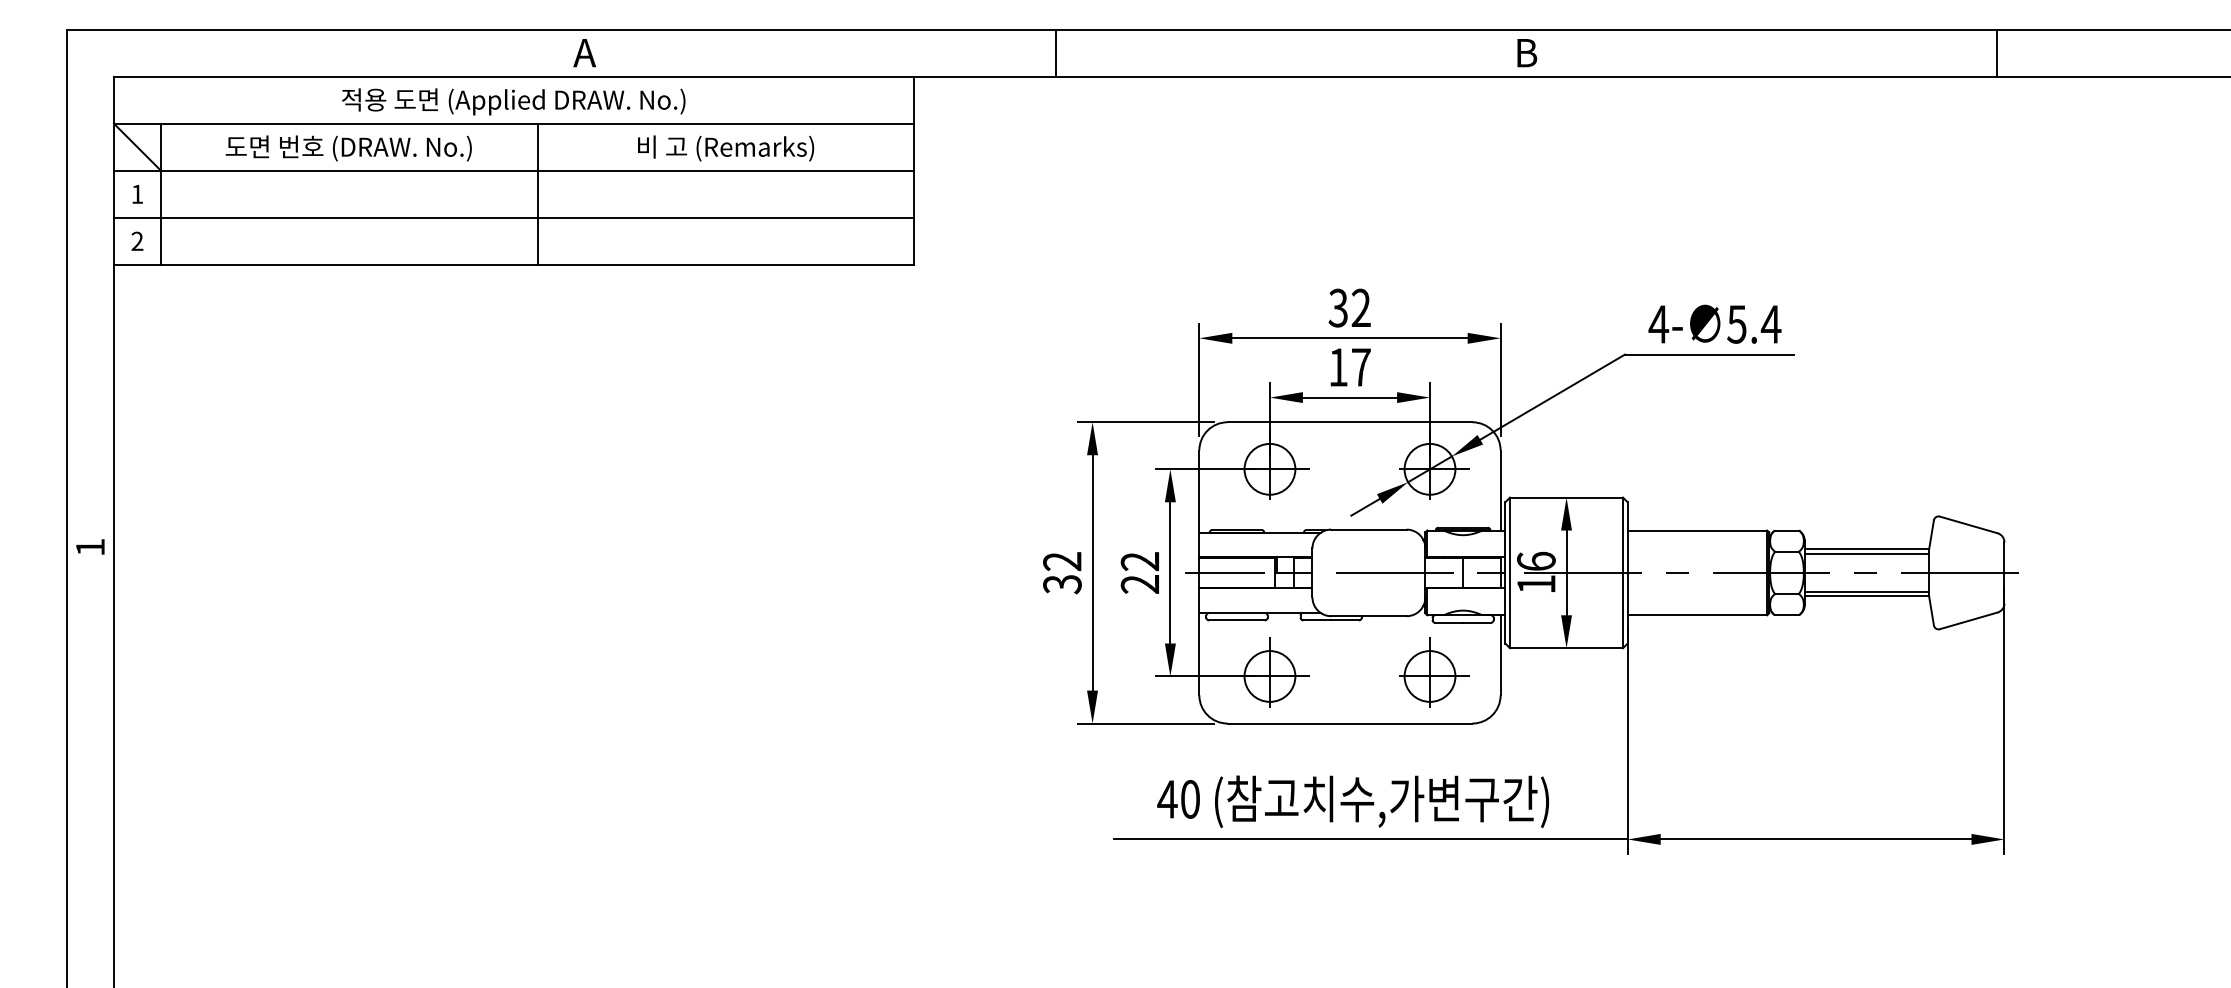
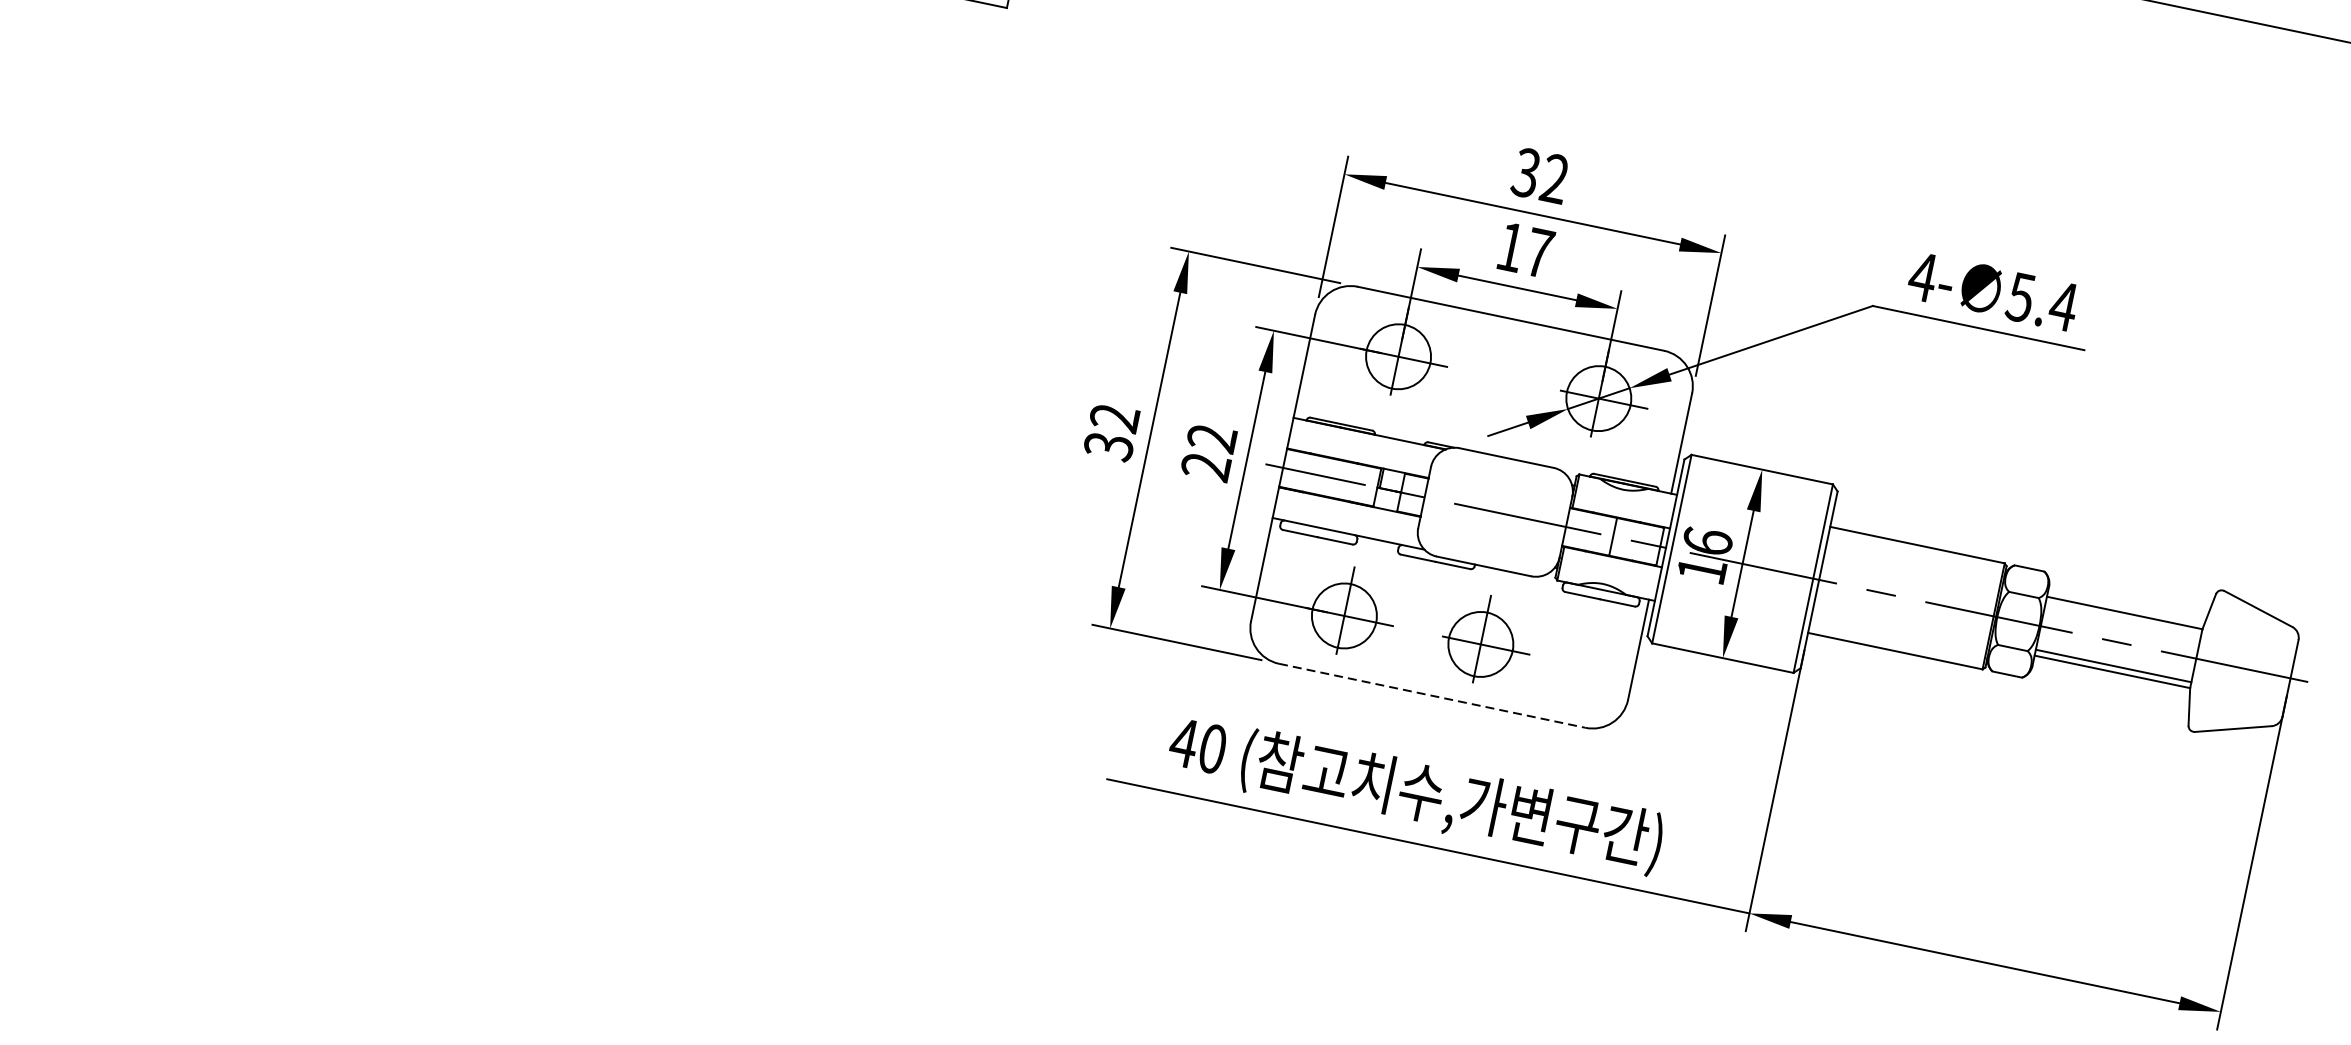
line: (1866, 554) -> (2122, 619), removed
part: (1434, 672) -> (1487, 640), moved
line: (1350, 723) -> (1432, 695), solid -> dashed

